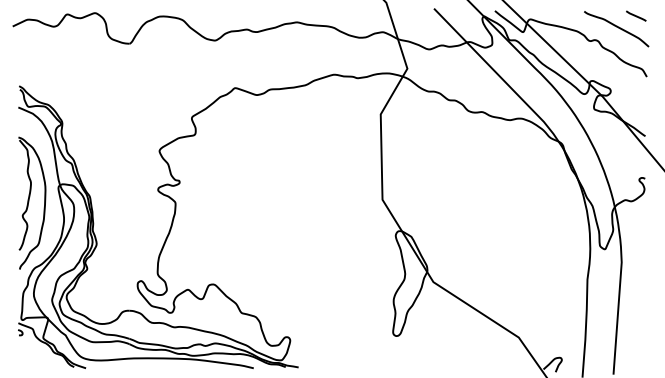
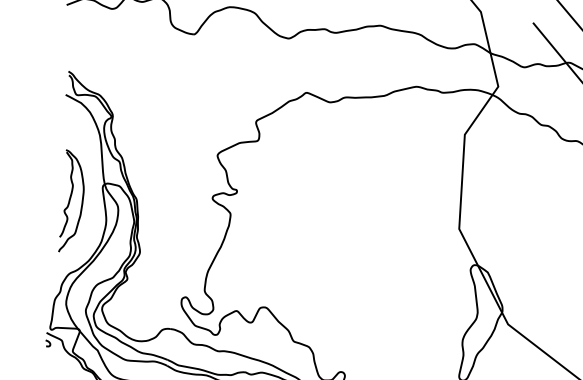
part: (32, 202) -> (72, 200), size x0.7

